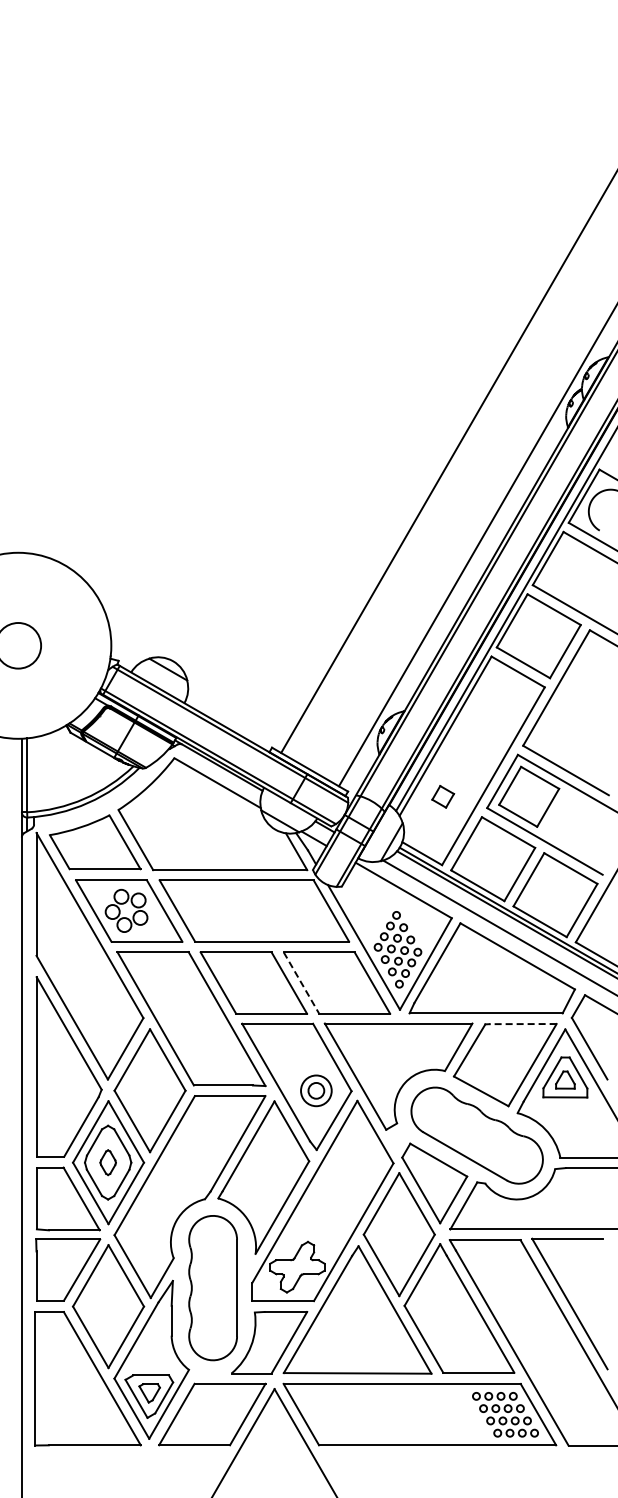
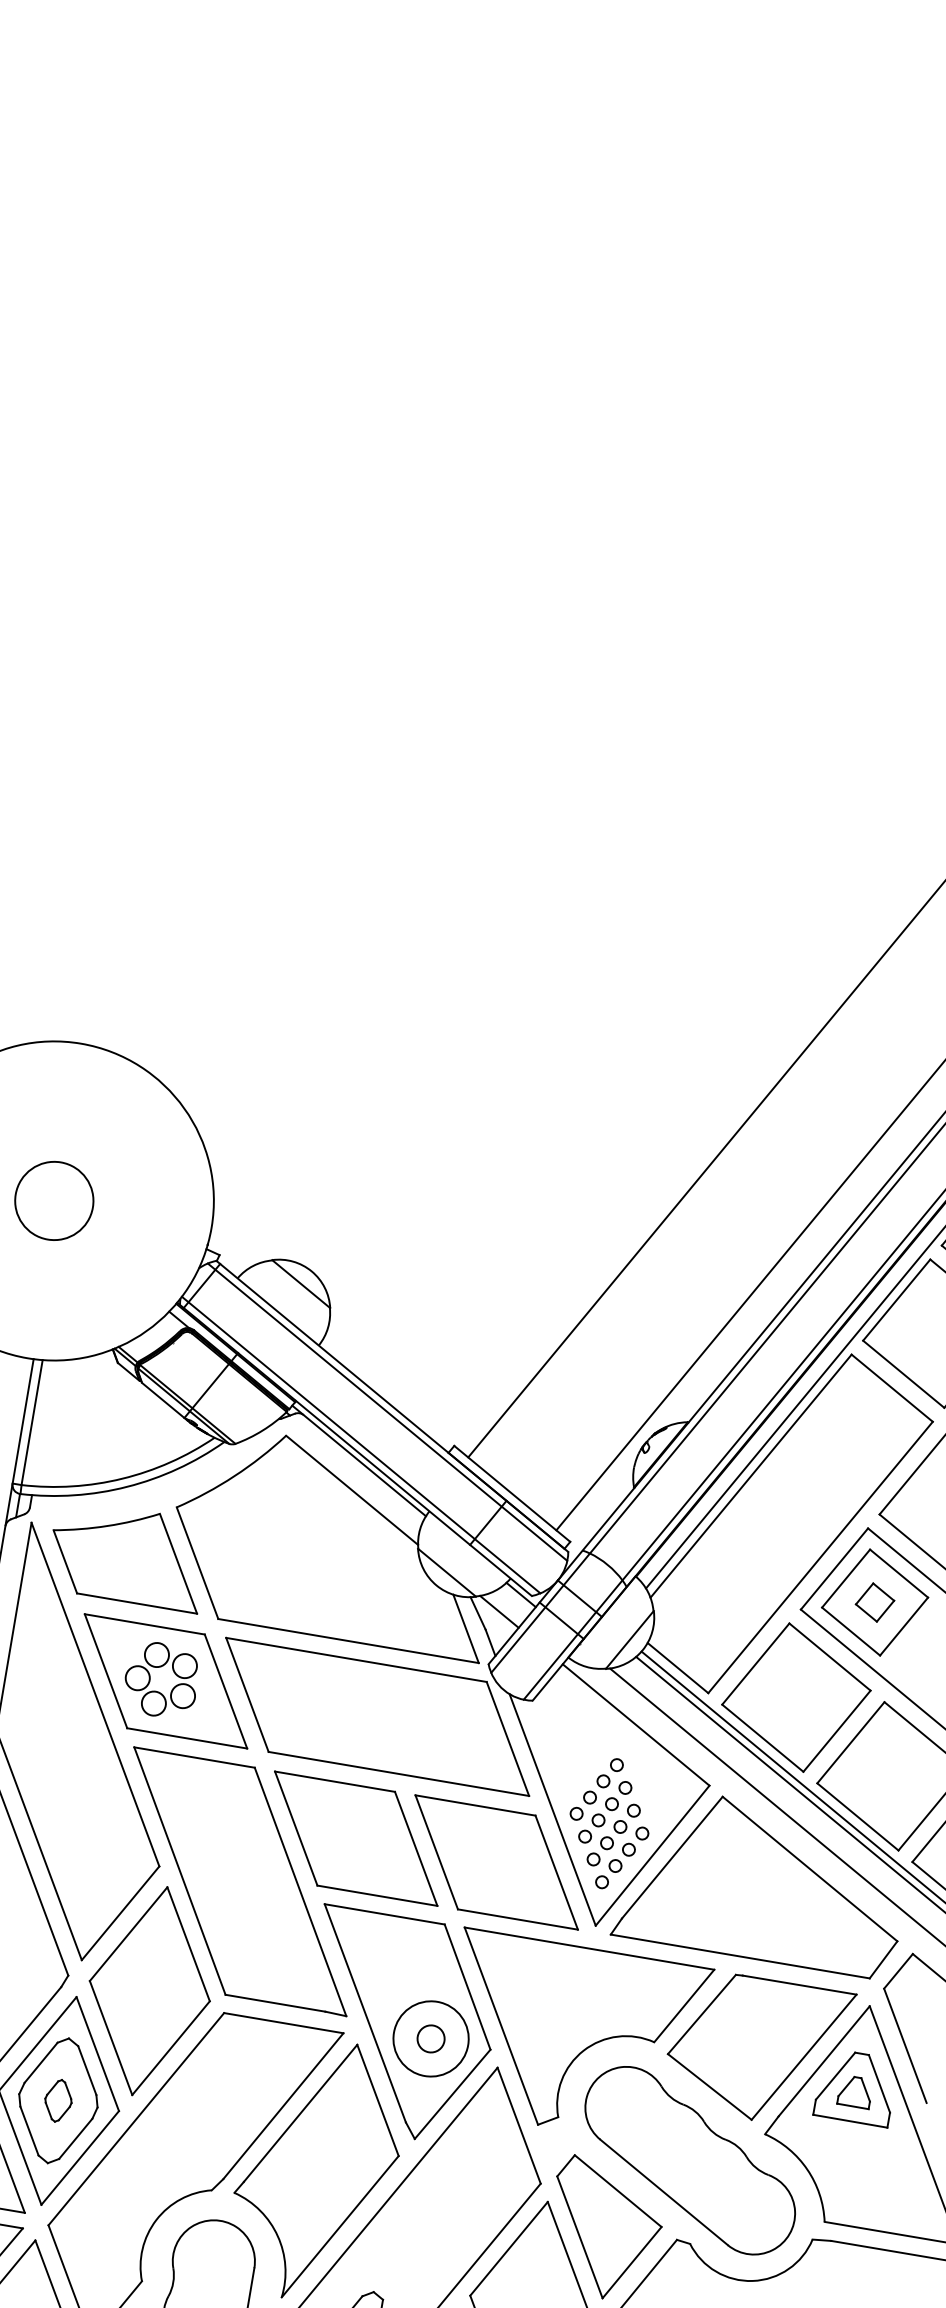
part: (443, 796) -> (875, 1602), moved
line: (301, 983) -> (436, 1853), dashed -> solid
line: (522, 1024) -> (798, 1985), dashed -> solid
circle: (316, 1090) -> (431, 2038), size x1.43

